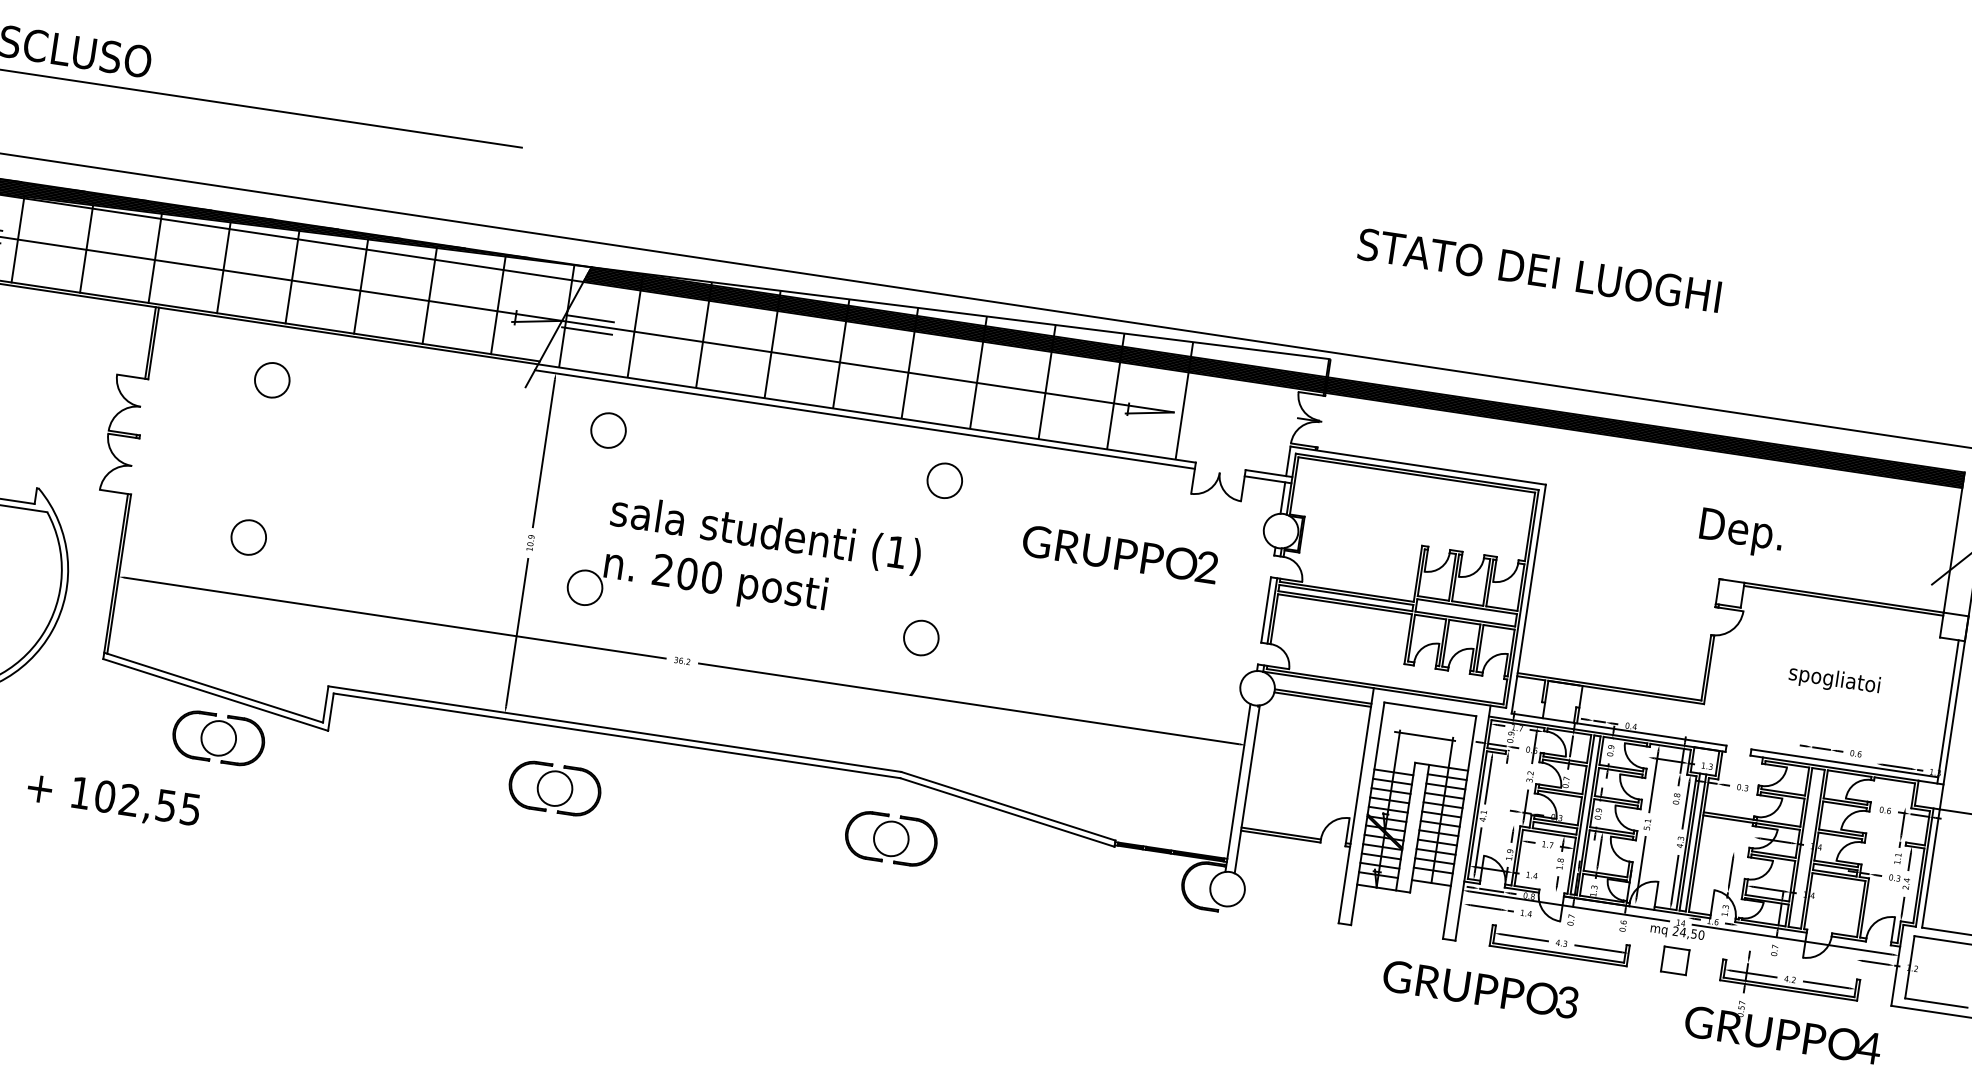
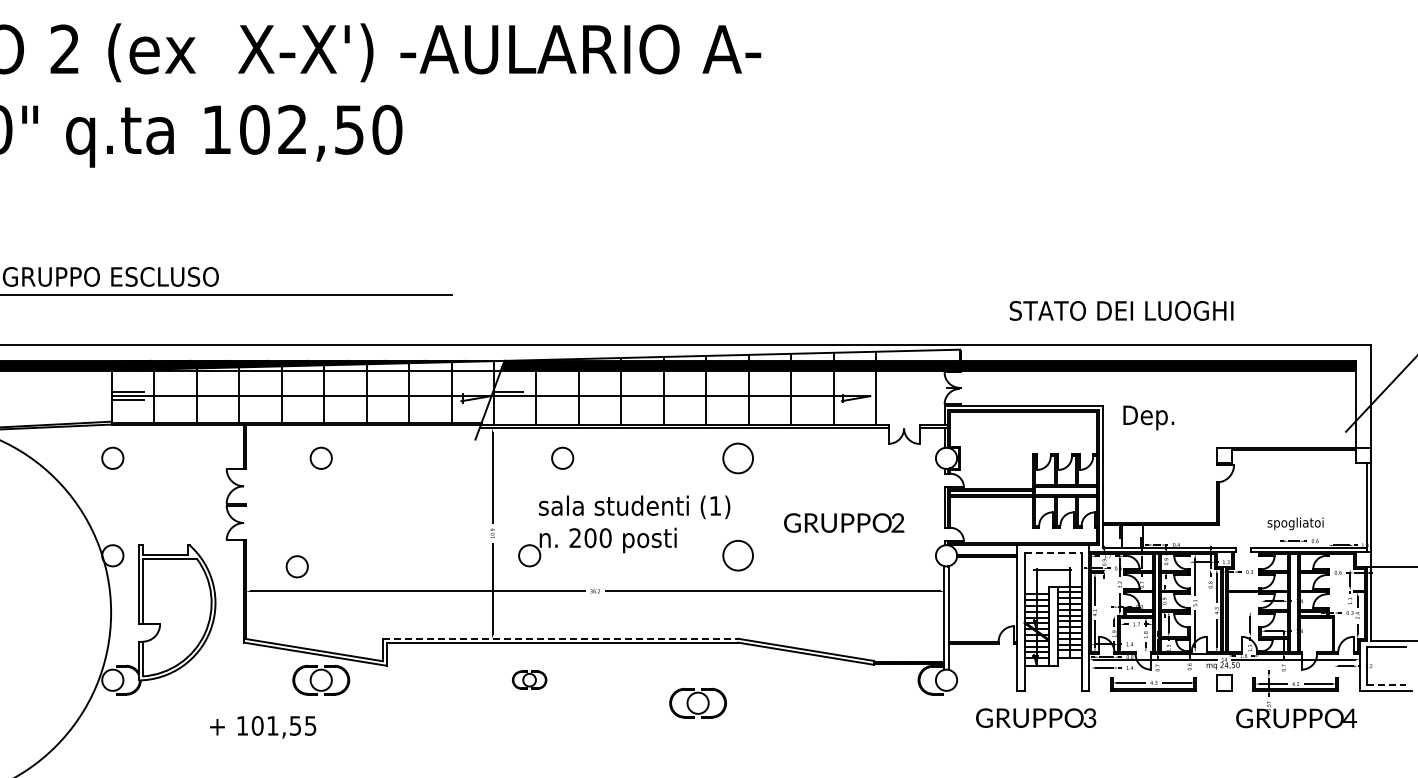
text: (1539, 269) -> (1121, 310), moved
line: (586, 330) -> (507, 399), removed
circle: (608, 429) -> (562, 457), moved
circle: (944, 479) -> (737, 457), size x1.4
text: (1741, 532) -> (1148, 417), moved
circle: (247, 536) -> (296, 566), moved
text: (1120, 553) -> (844, 522), moved
circle: (920, 637) -> (737, 555), size x1.4
text: (1834, 680) -> (1295, 523), moved
line: (1430, 708) -> (1053, 552), solid -> dashed
line: (614, 728) -> (560, 638), solid -> dashed
part: (554, 787) -> (529, 679), size x0.6
text: (129, 799) -> (272, 725), 102,55 -> 101,55
part: (890, 837) -> (697, 702), moved
text: (1481, 988) -> (1036, 717), moved
line: (1937, 1003) -> (1387, 685), solid -> dashed

